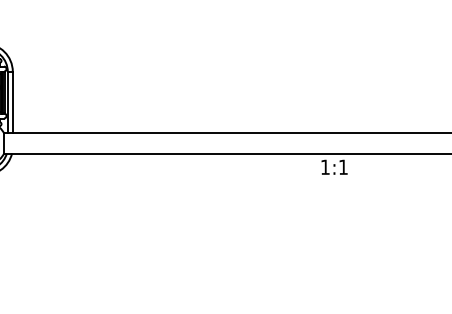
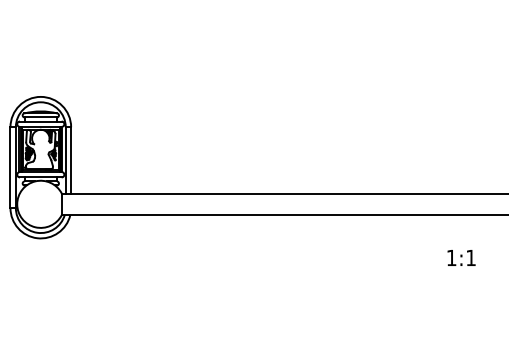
text: (334, 166) -> (461, 257), moved

